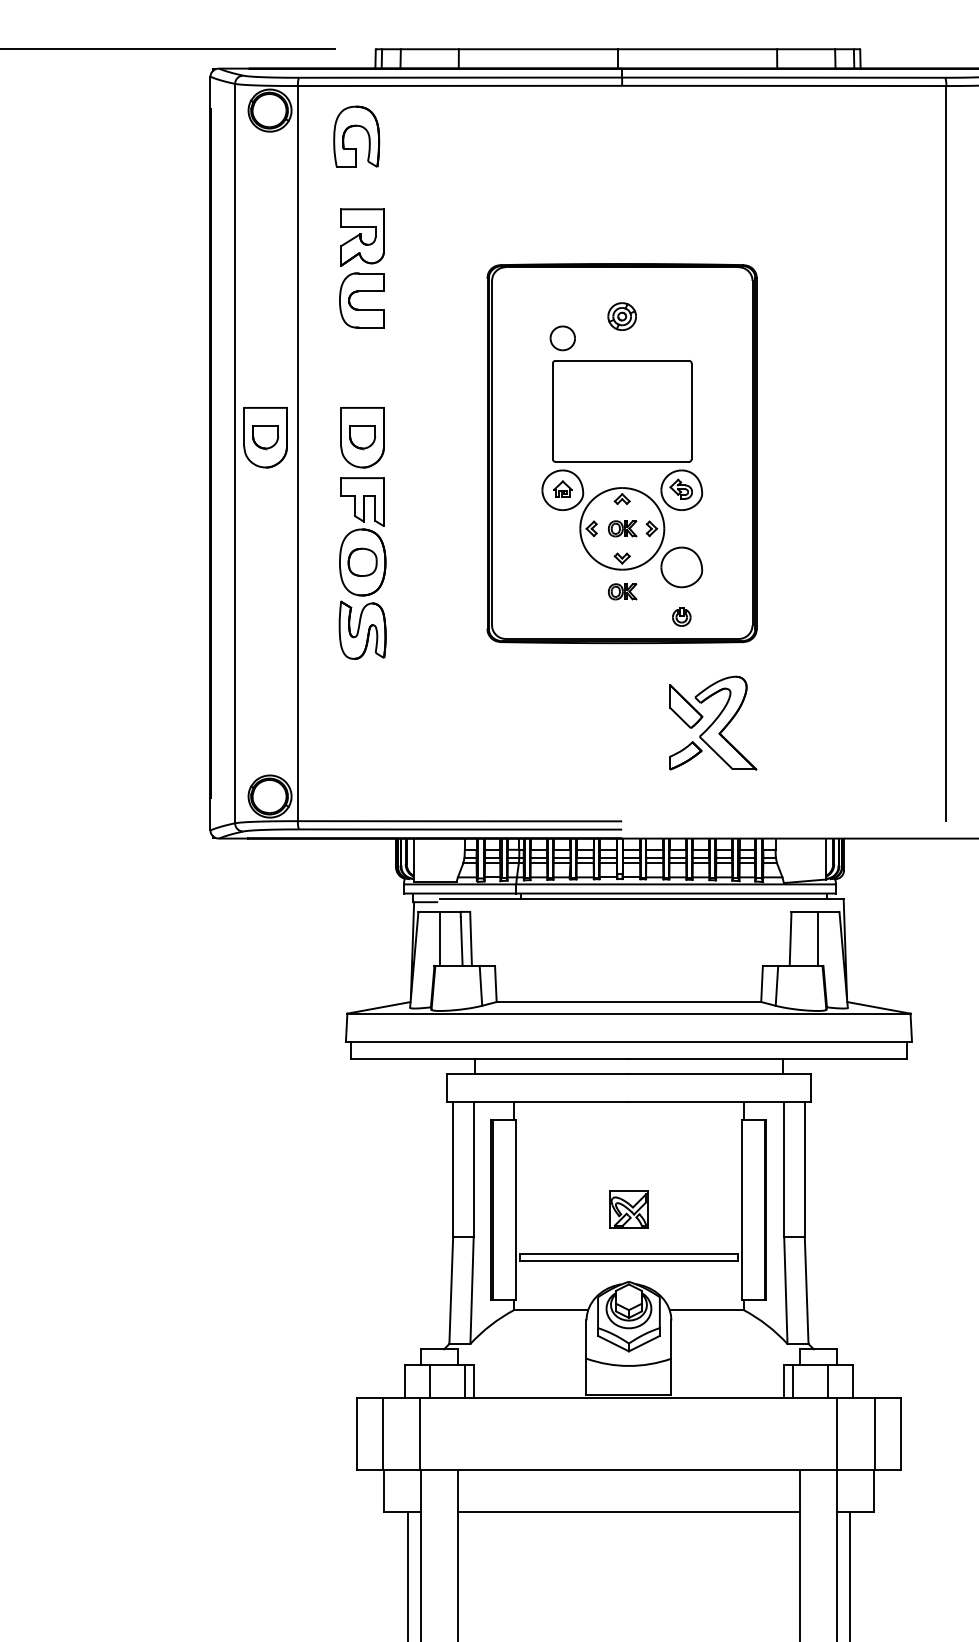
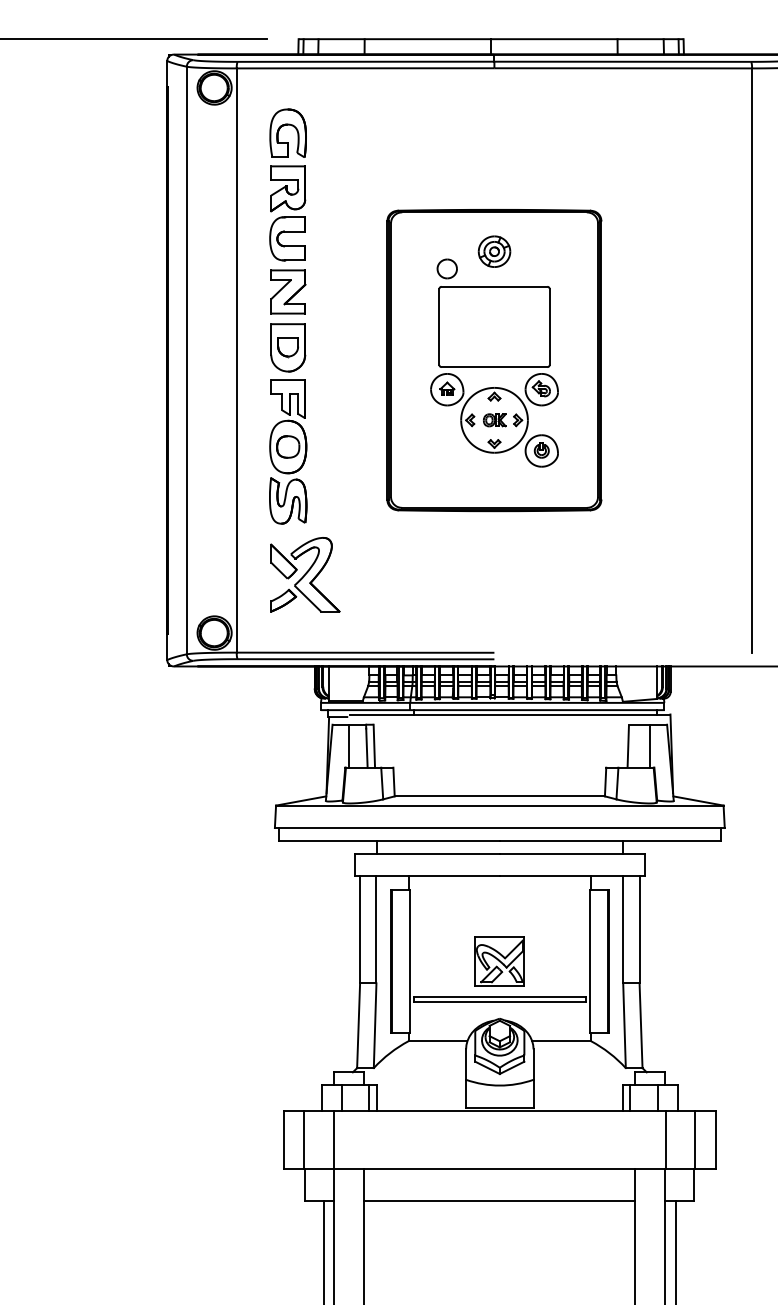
part: (352, 127) -> (284, 126), moved
part: (621, 316) -> (493, 251), size x1.43
part: (362, 367) -> (288, 292), added
part: (265, 437) -> (210, 347), removed
part: (622, 591) -> (494, 470), removed
part: (681, 616) -> (541, 450), moved
part: (713, 722) -> (305, 574), moved
part: (628, 1209) -> (499, 961), size x1.67

